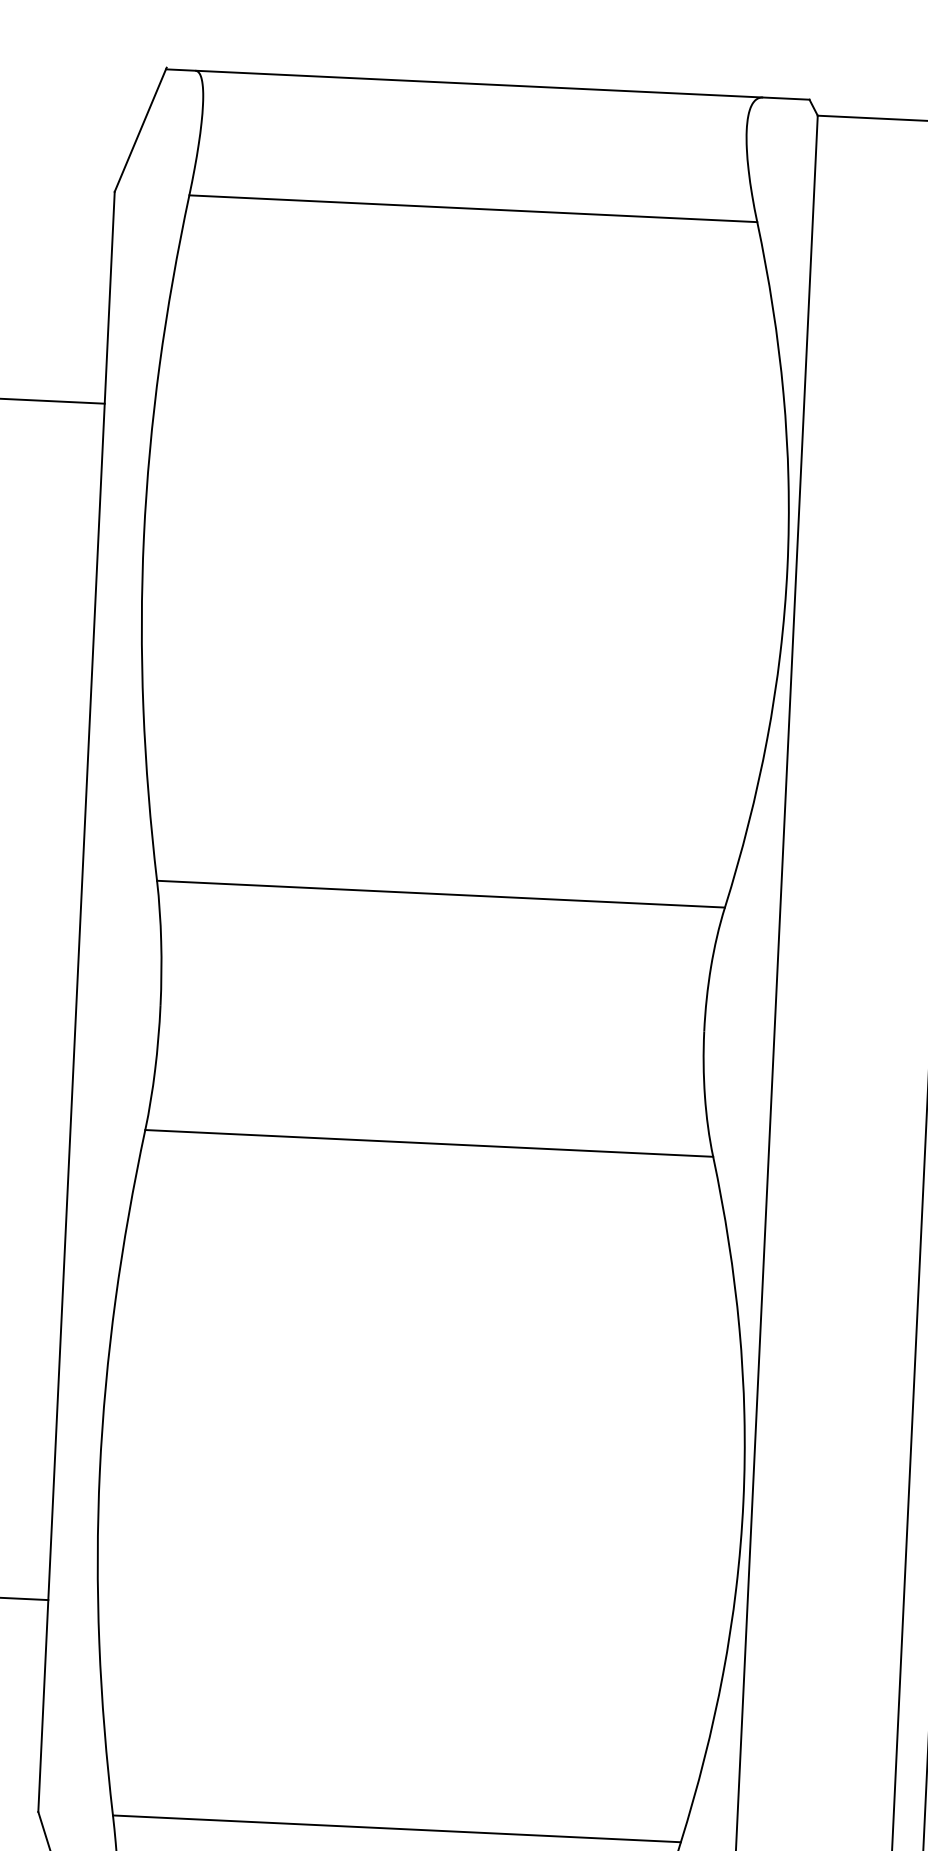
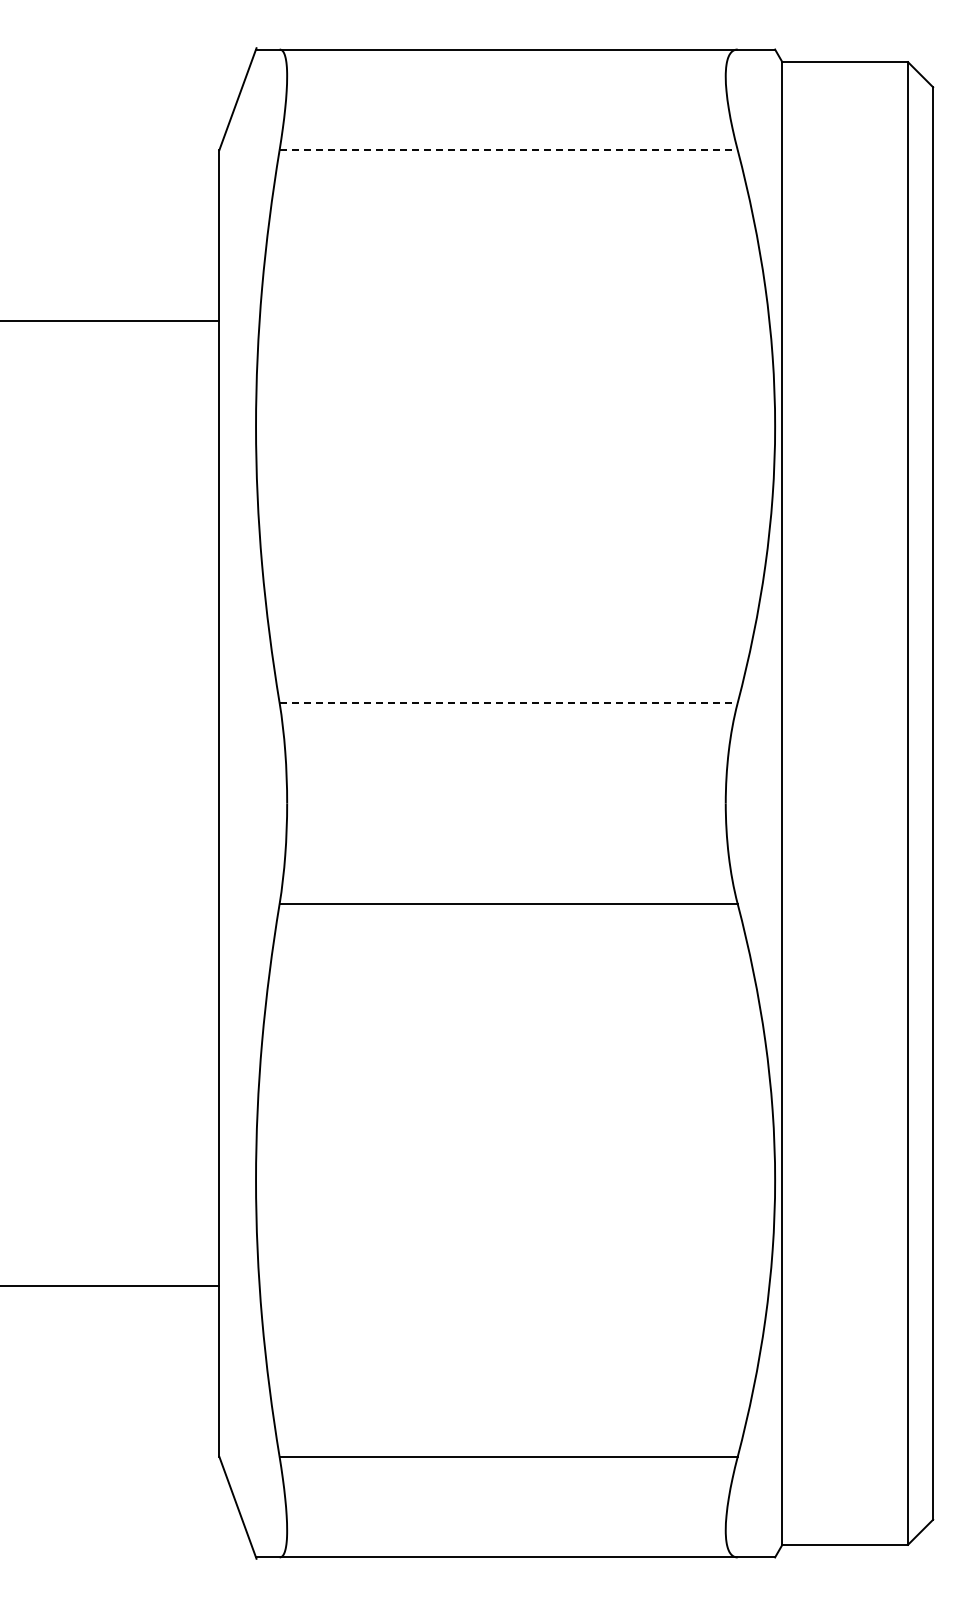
line: (474, 209) -> (509, 150), solid -> dashed
line: (442, 893) -> (509, 702), solid -> dashed

